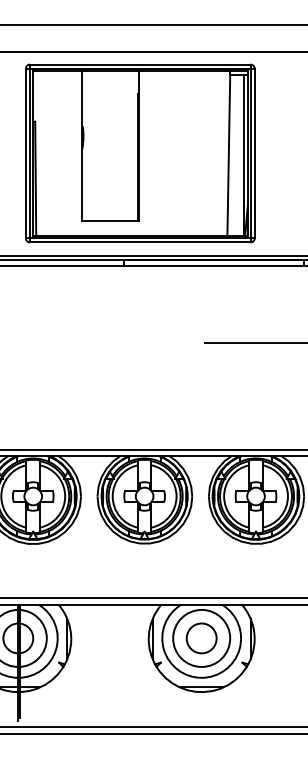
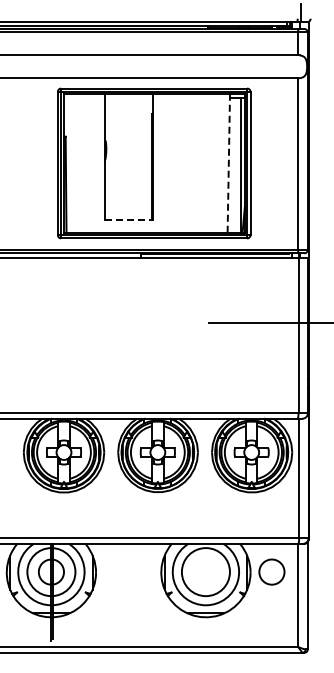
line: (228, 155) -> (228, 165), solid -> dashed
line: (110, 221) -> (129, 220), solid -> dashed
circle: (201, 637) -> (271, 571), moved

